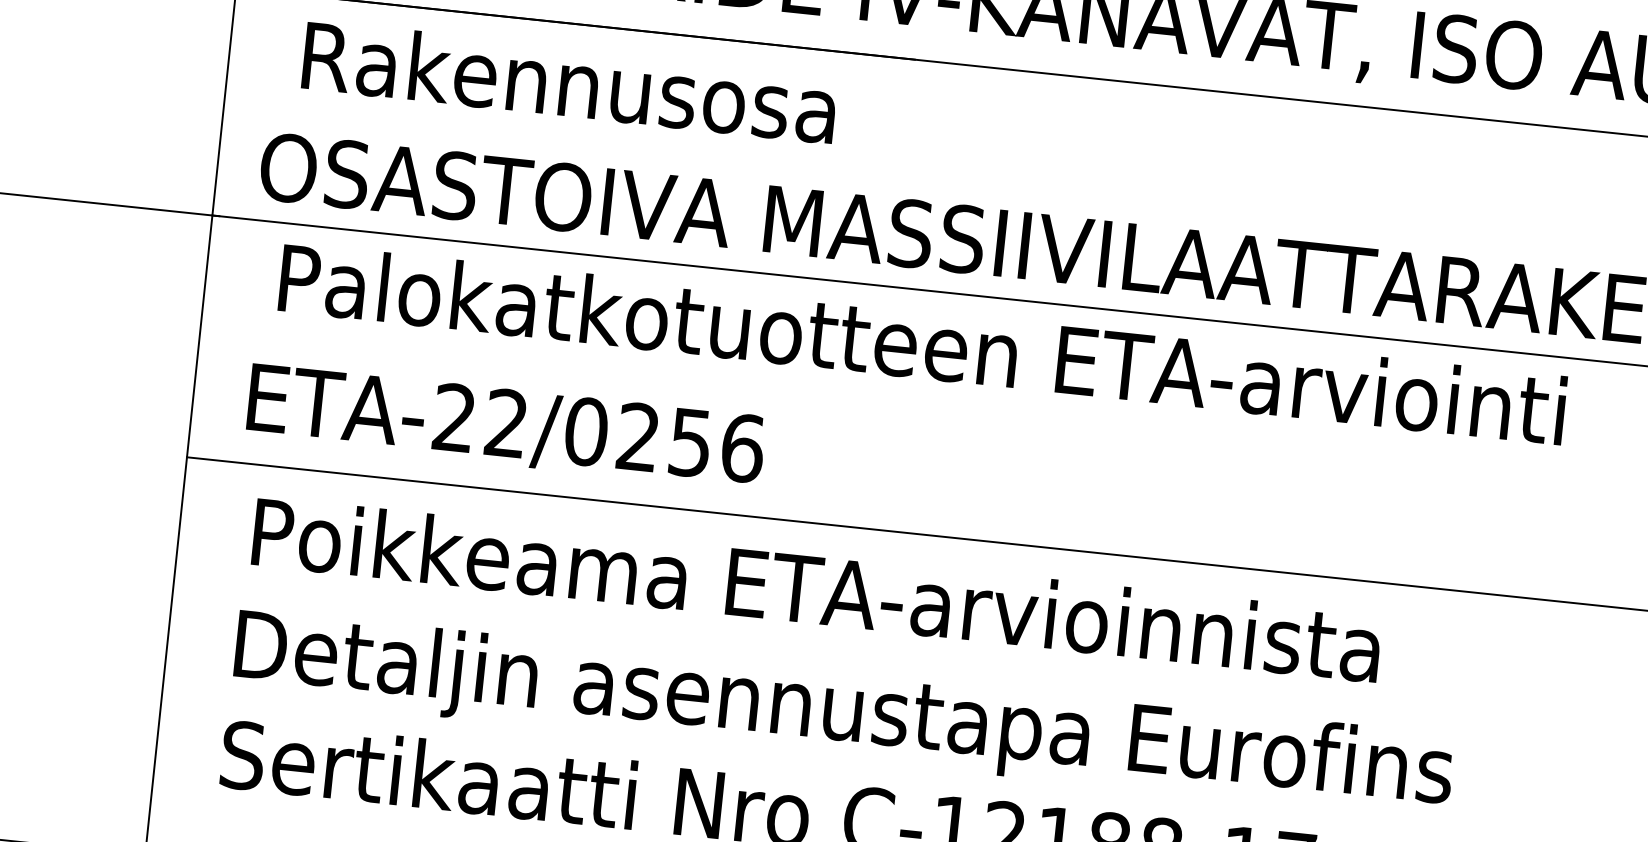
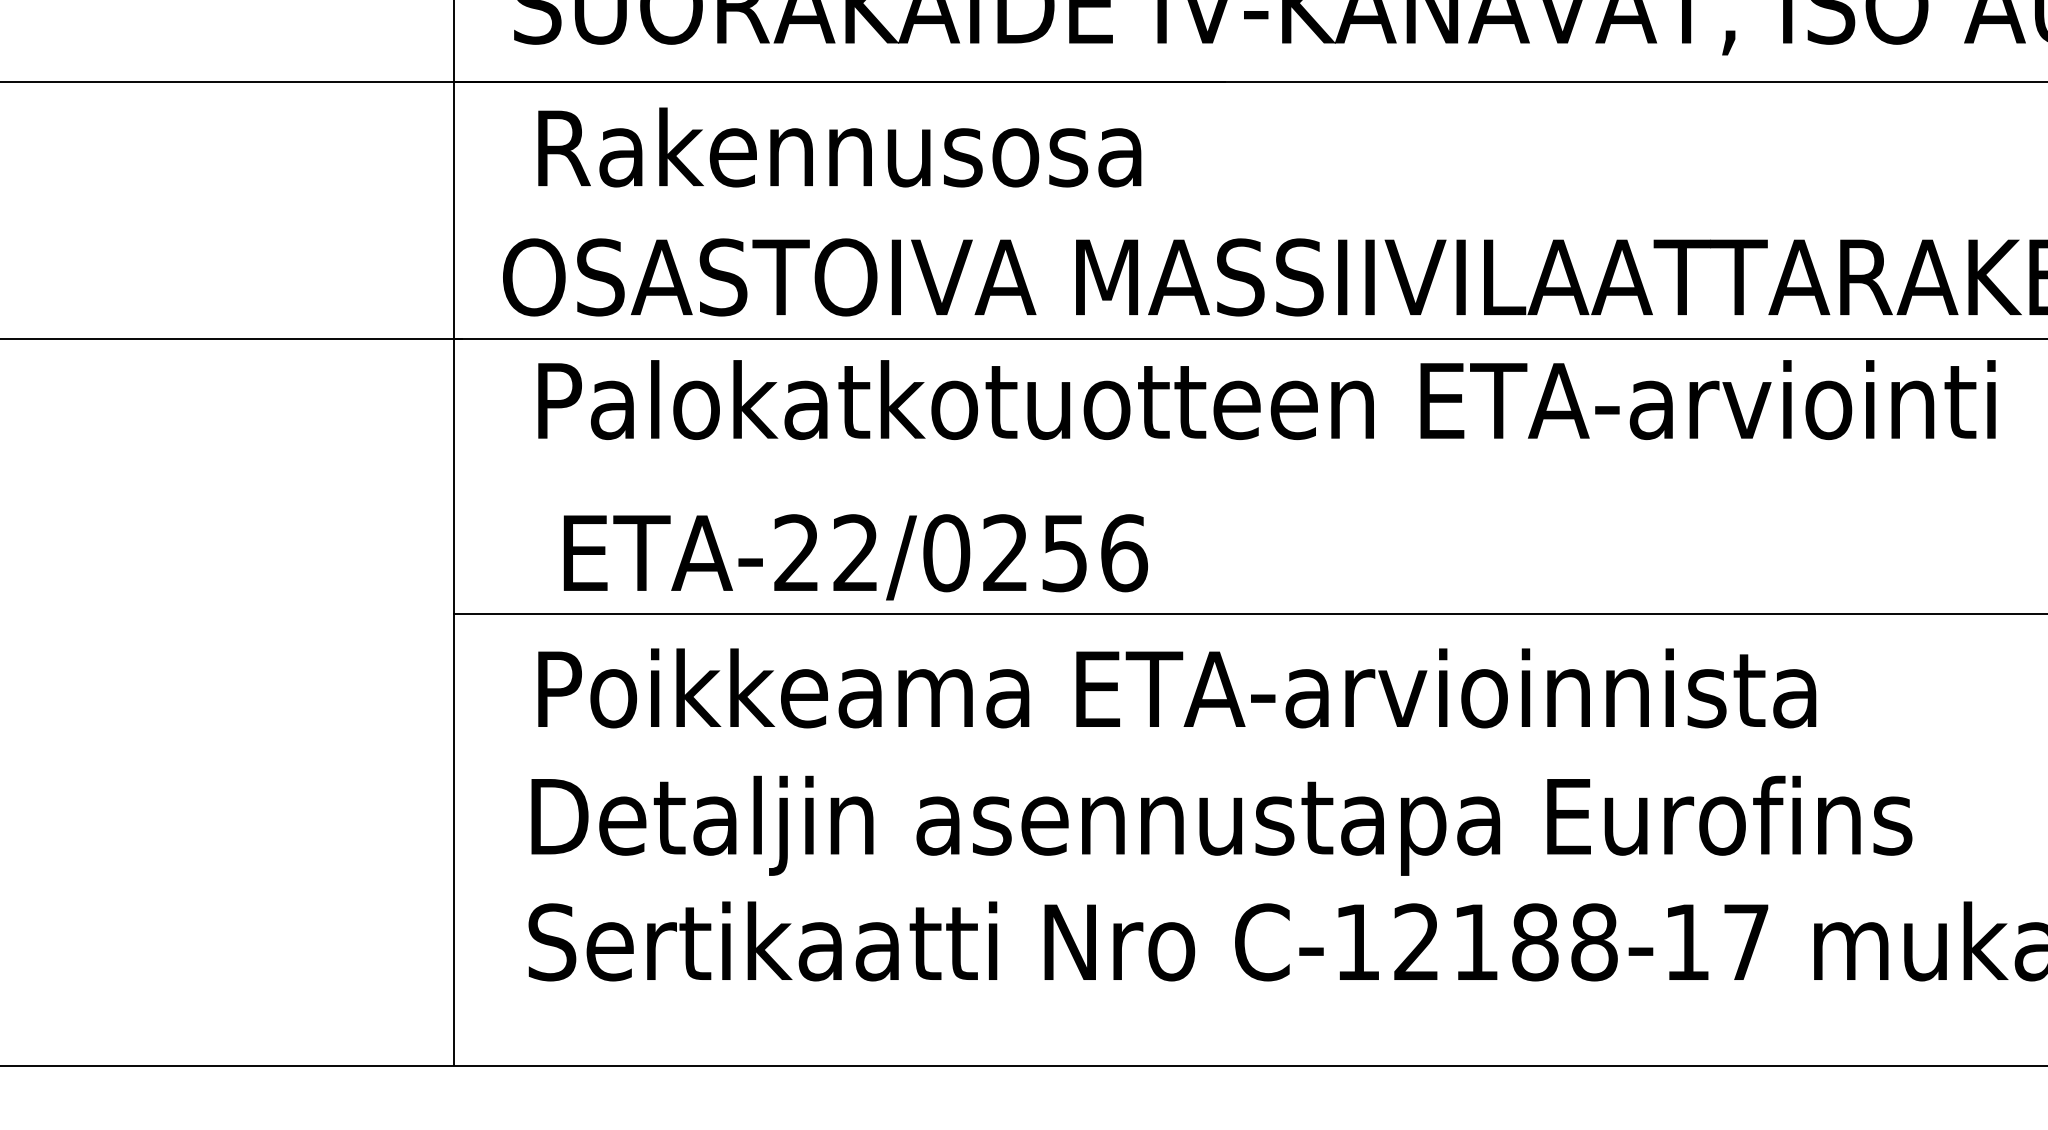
text: (505, 427) -> (855, 557), moved

